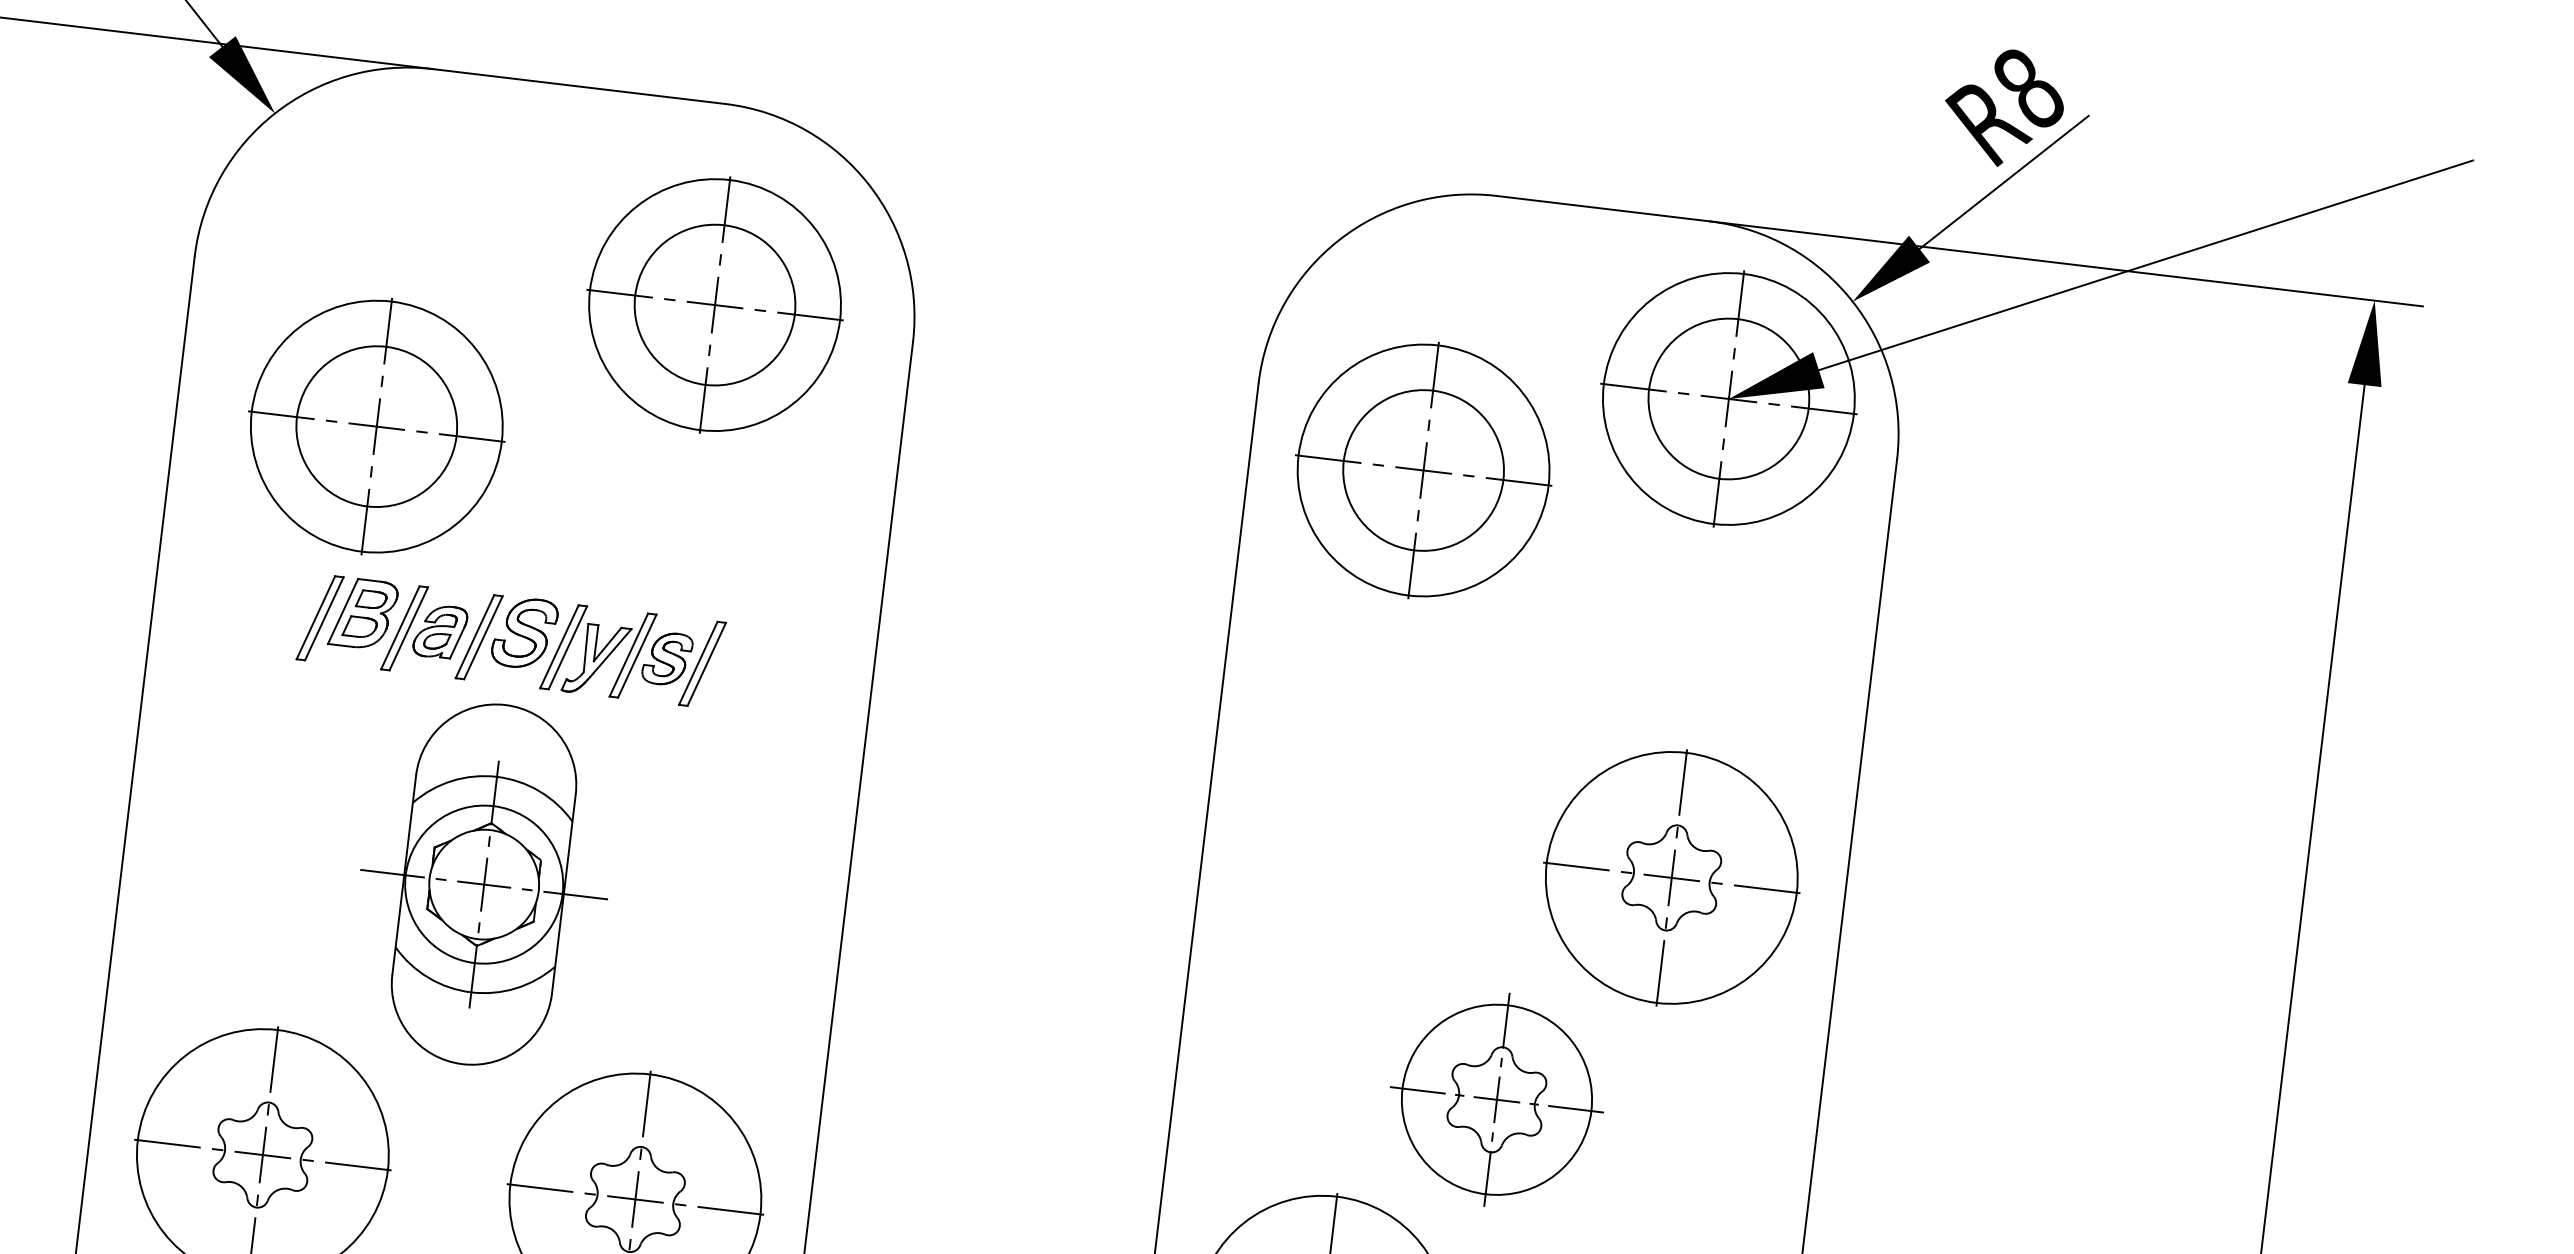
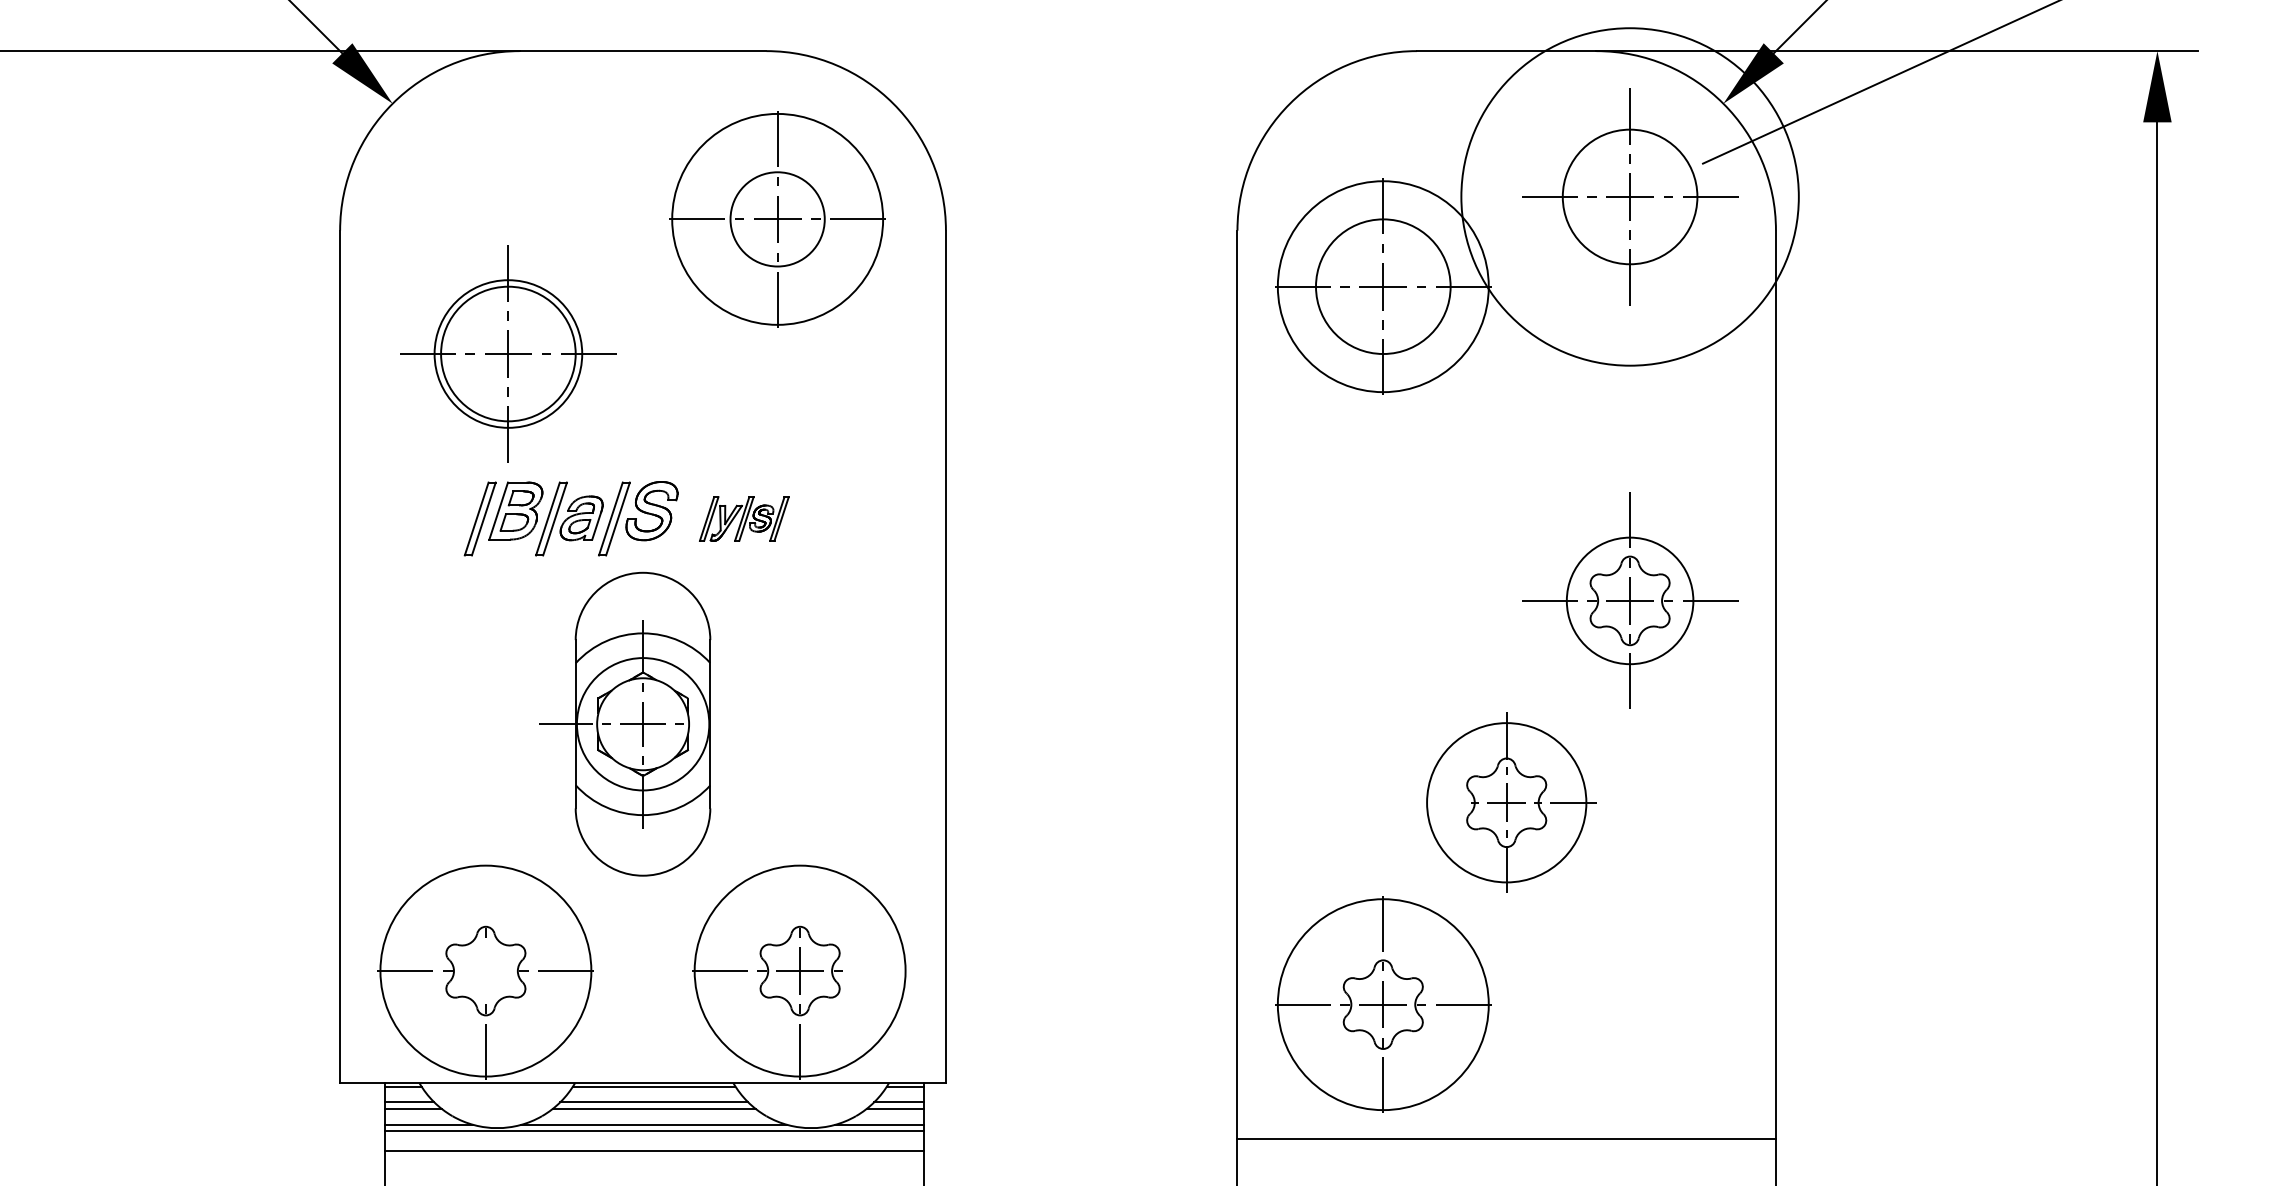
circle: (714, 305) -> (777, 219), size x0.7
fill: (1779, 375) -> (1669, 172), removed
circle: (1728, 398) -> (1629, 196), size x1.6
circle: (375, 425) -> (507, 353), size x0.7
part: (633, 655) -> (744, 518), size x0.6
circle: (1671, 877) -> (1629, 600), size x0.6
line: (575, 895) -> (720, 724), removed
line: (273, 1058) -> (485, 889), removed
line: (1417, 1089) -> (1439, 802), removed
line: (647, 1102) -> (800, 889), removed
part: (262, 1154) -> (485, 970), removed
line: (730, 1211) -> (880, 971), removed

